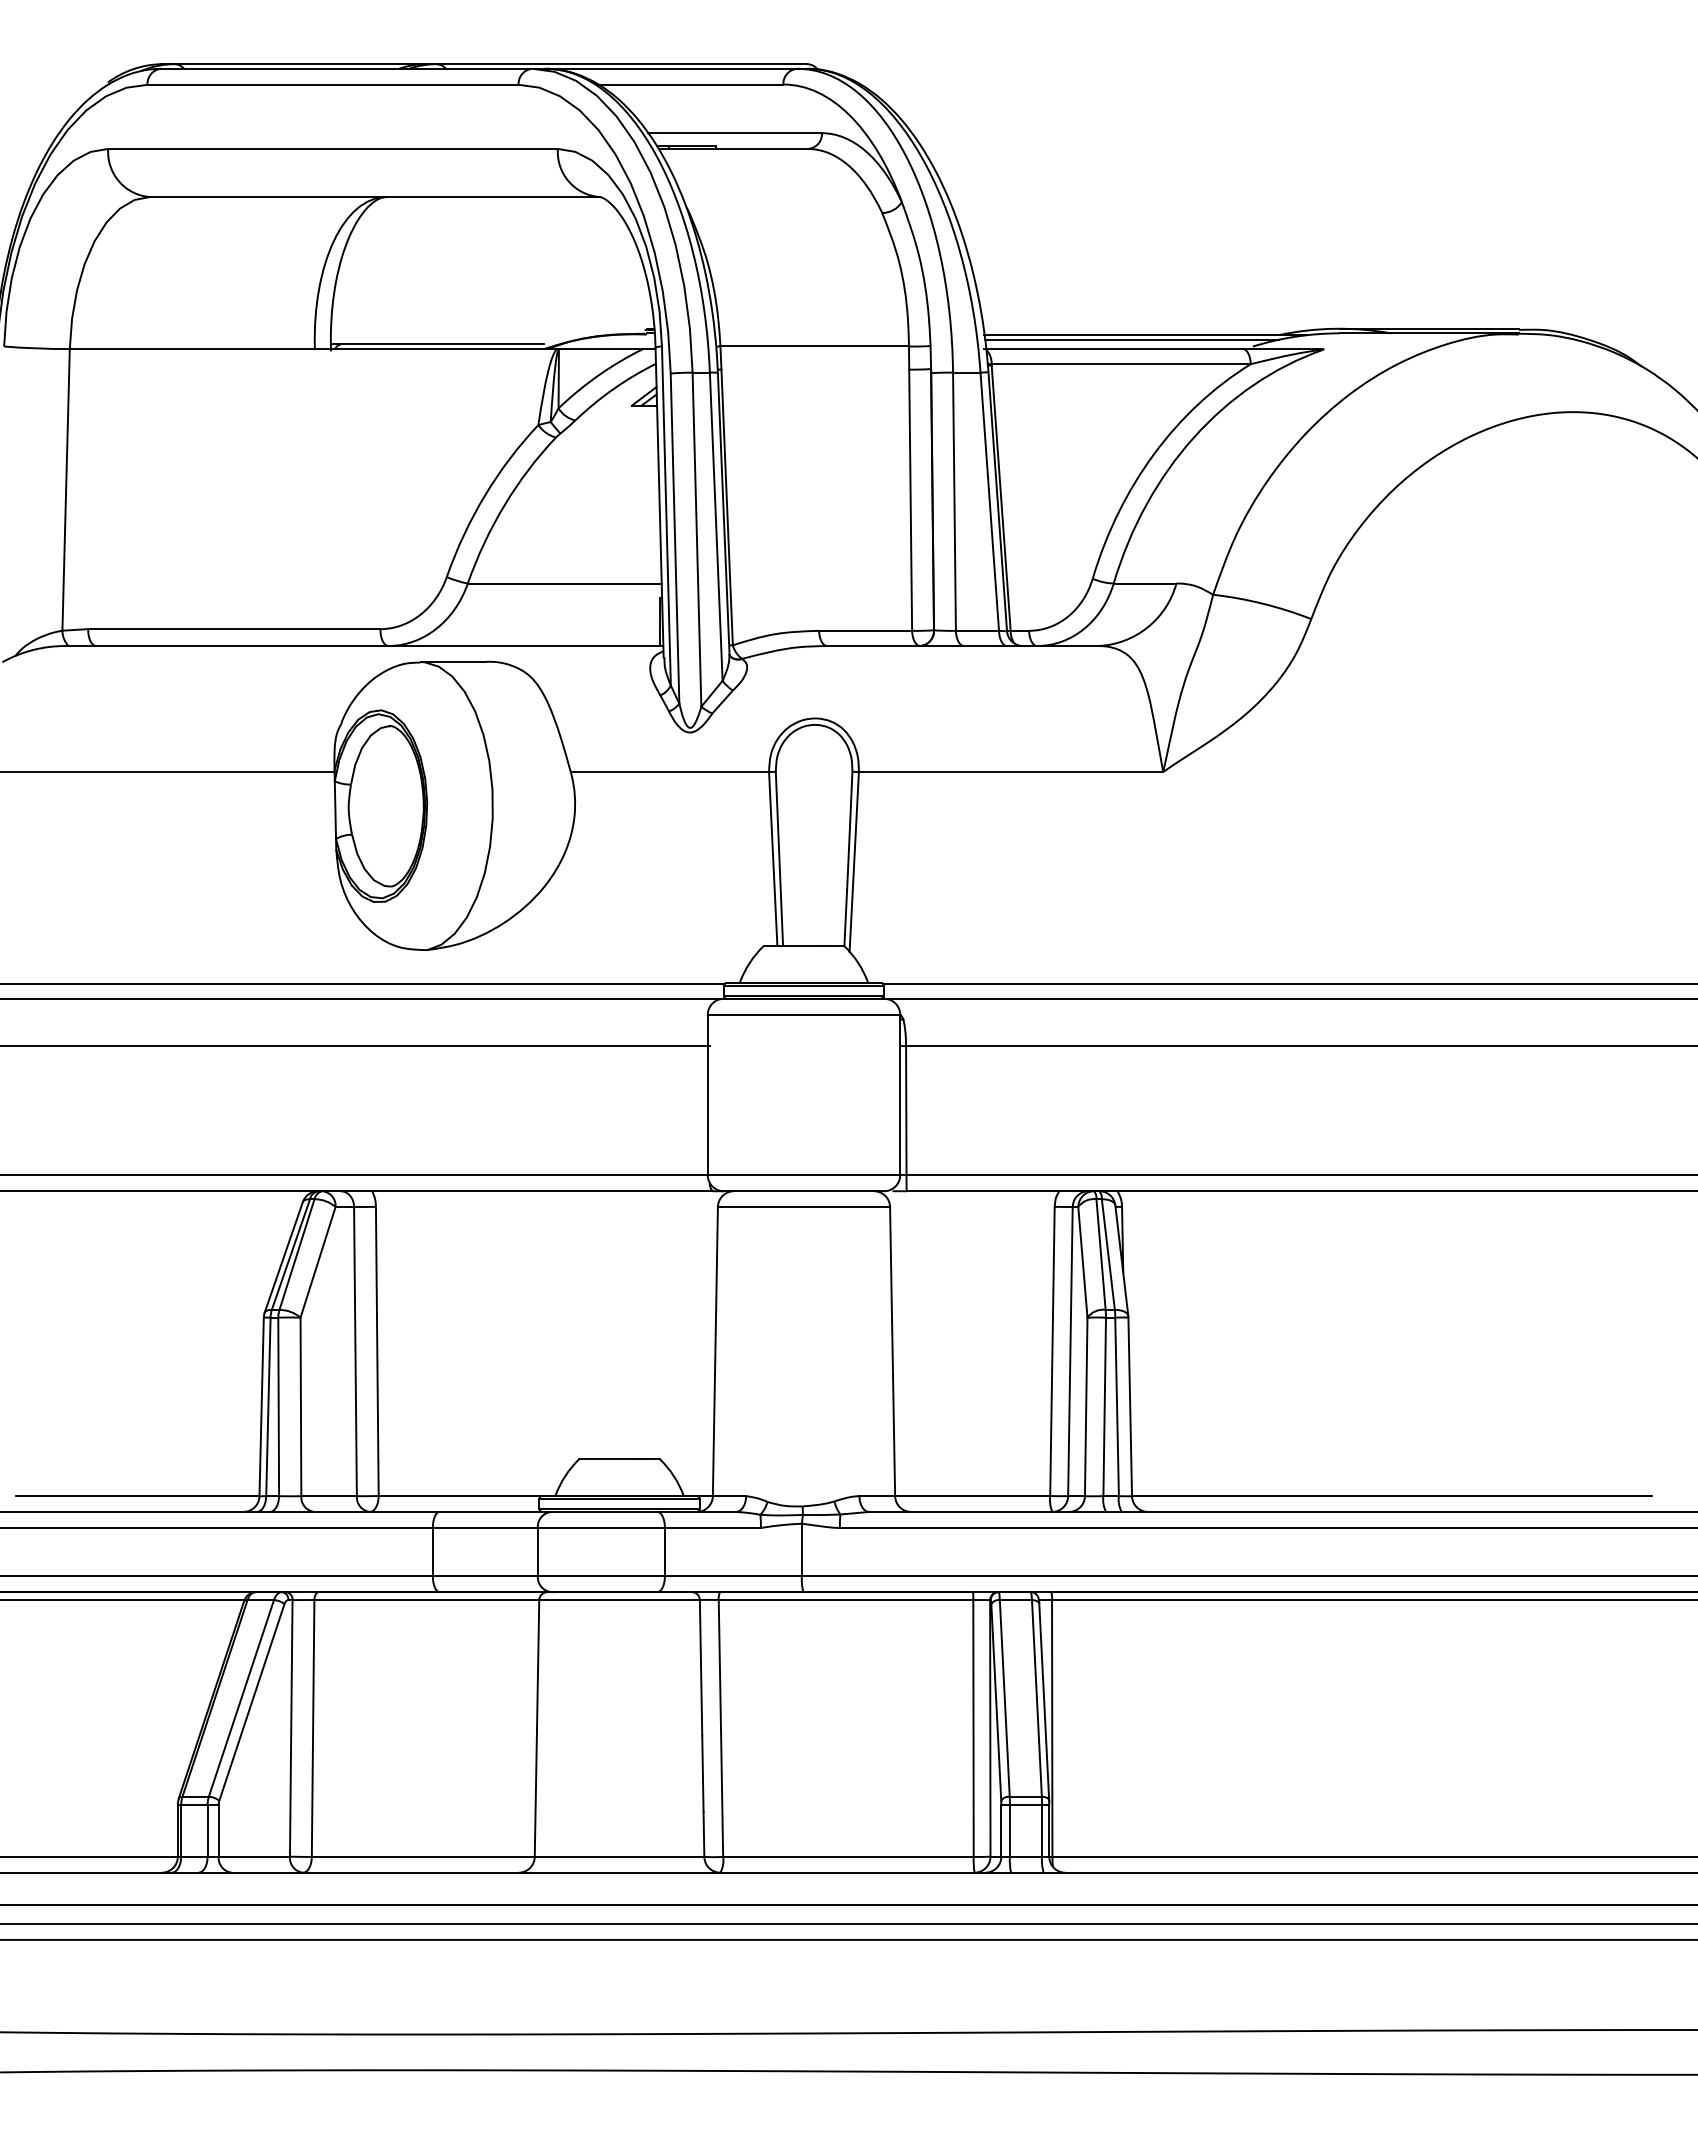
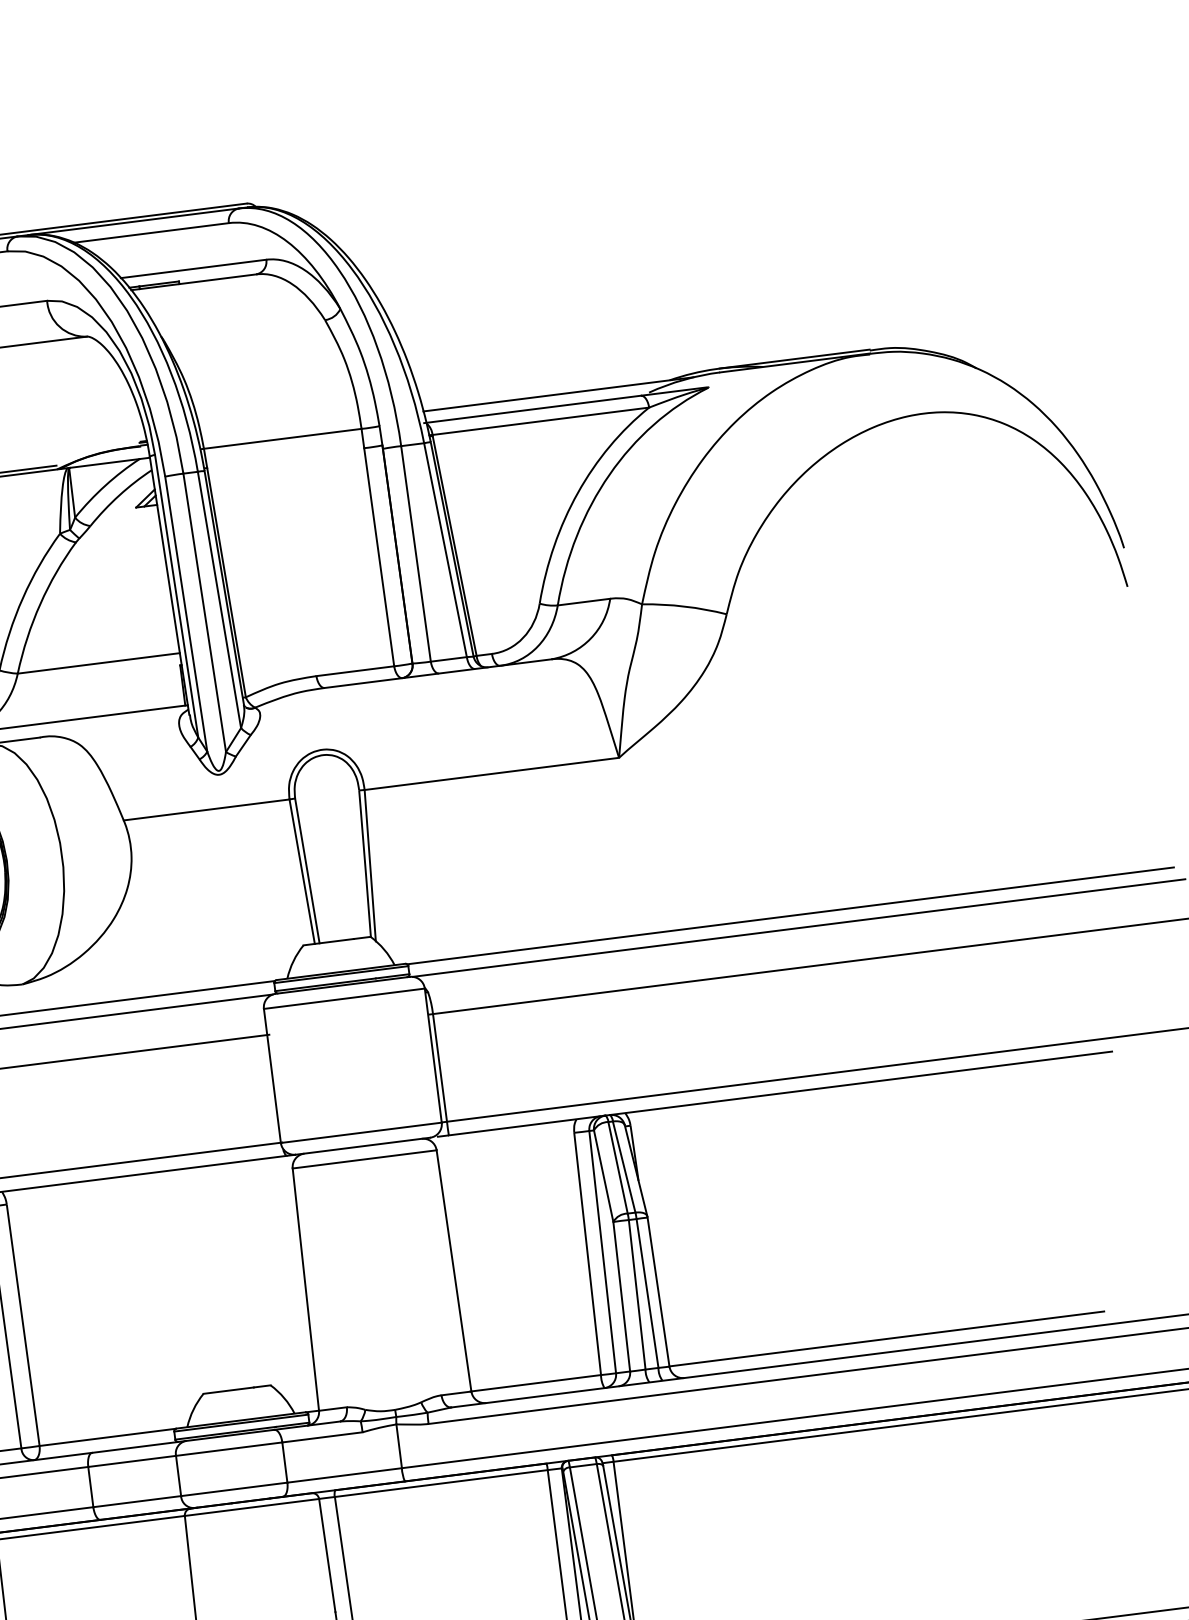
line: (1131, 339) -> (546, 399), removed

